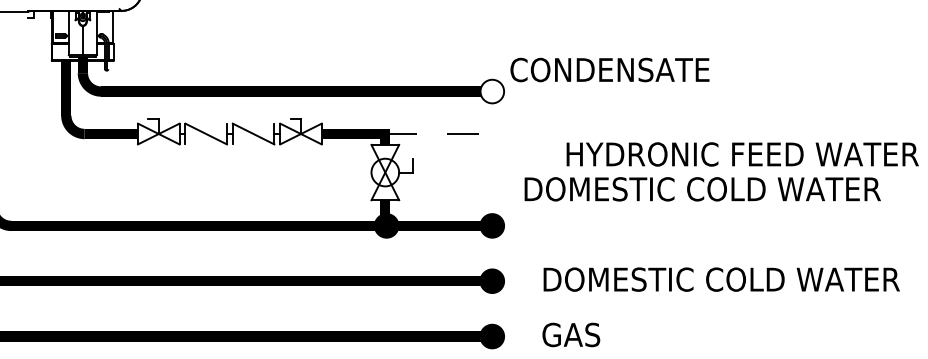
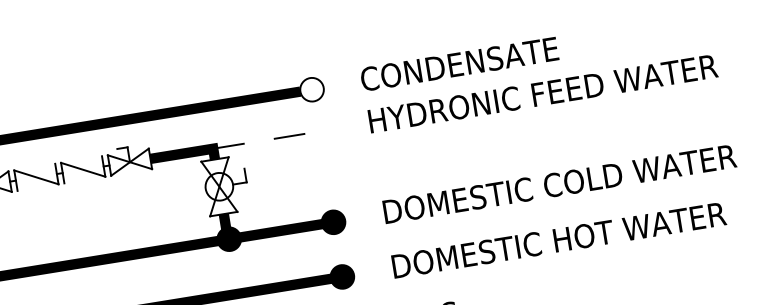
text: (609, 69) -> (458, 63), moved
text: (742, 154) -> (542, 93), moved
text: (702, 189) -> (559, 184), moved
text: (802, 279) -> (648, 225), DOMESTIC COLD WATER -> DOMESTIC HOT WATER

